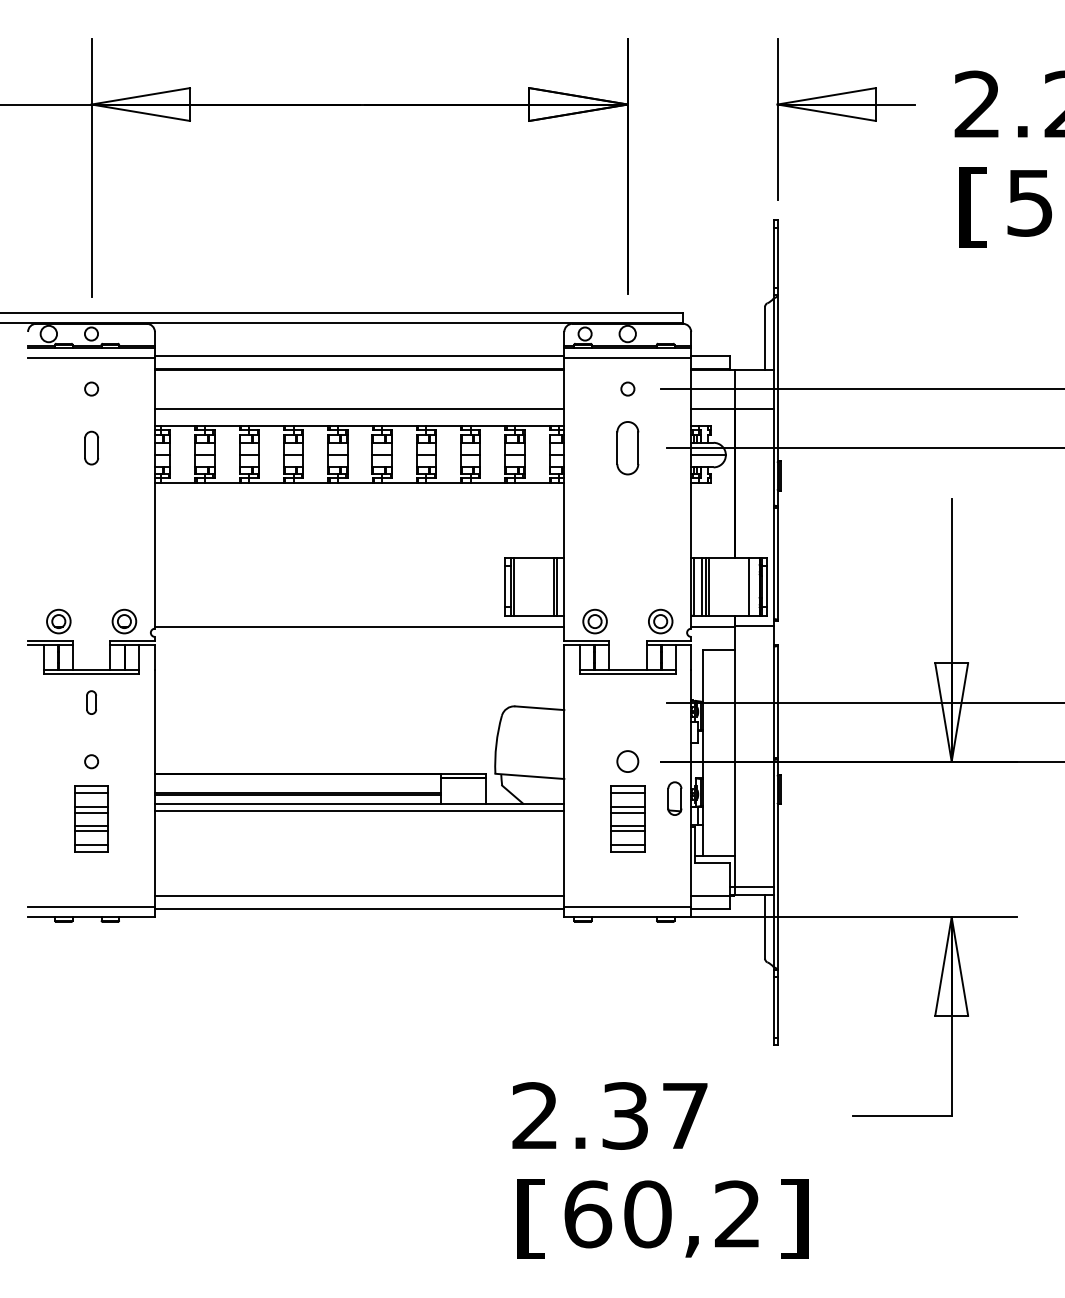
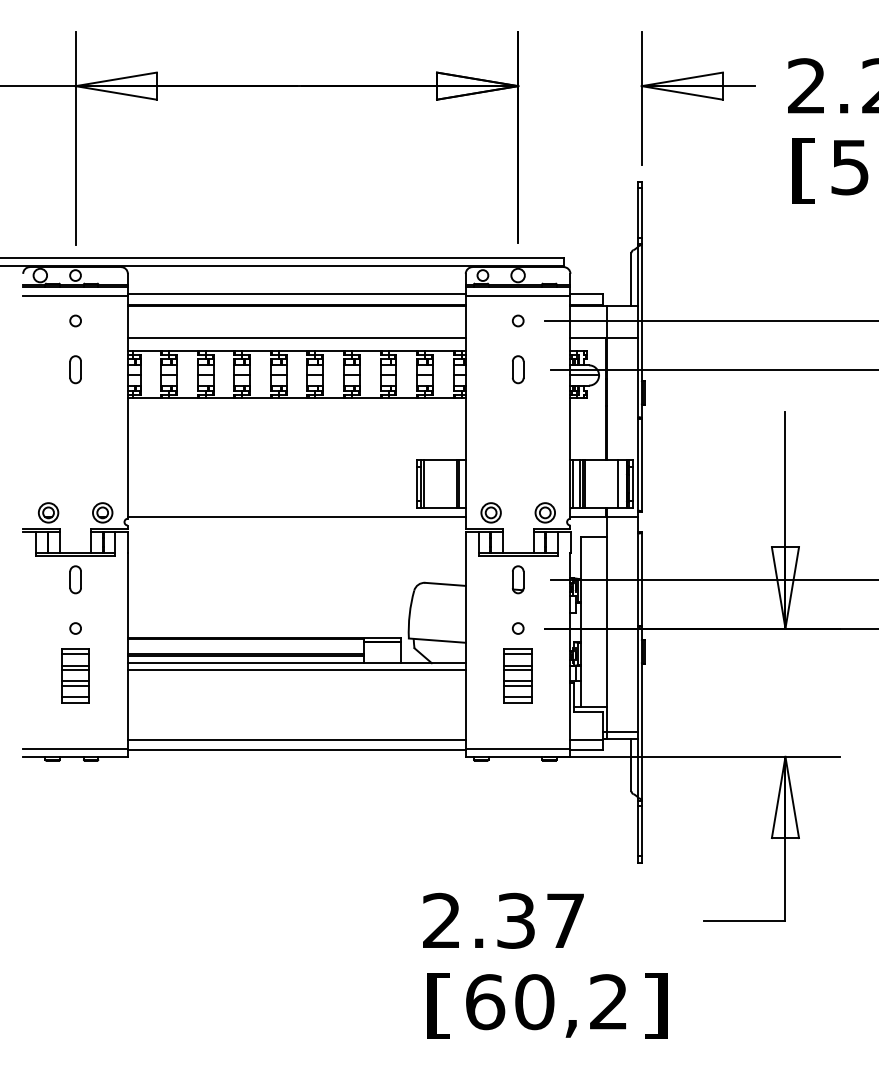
part: (627, 447) -> (517, 369), size x0.62
part: (91, 702) -> (75, 579), size x1.43
circle: (627, 761) -> (517, 628), size x0.62
part: (674, 798) -> (517, 579), moved

